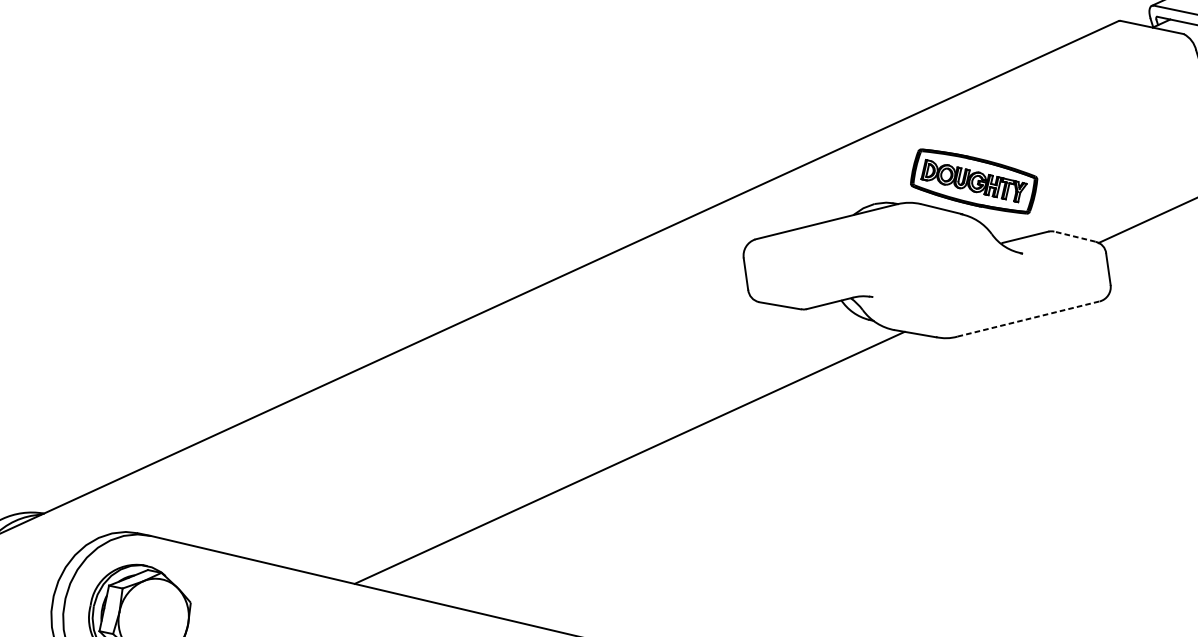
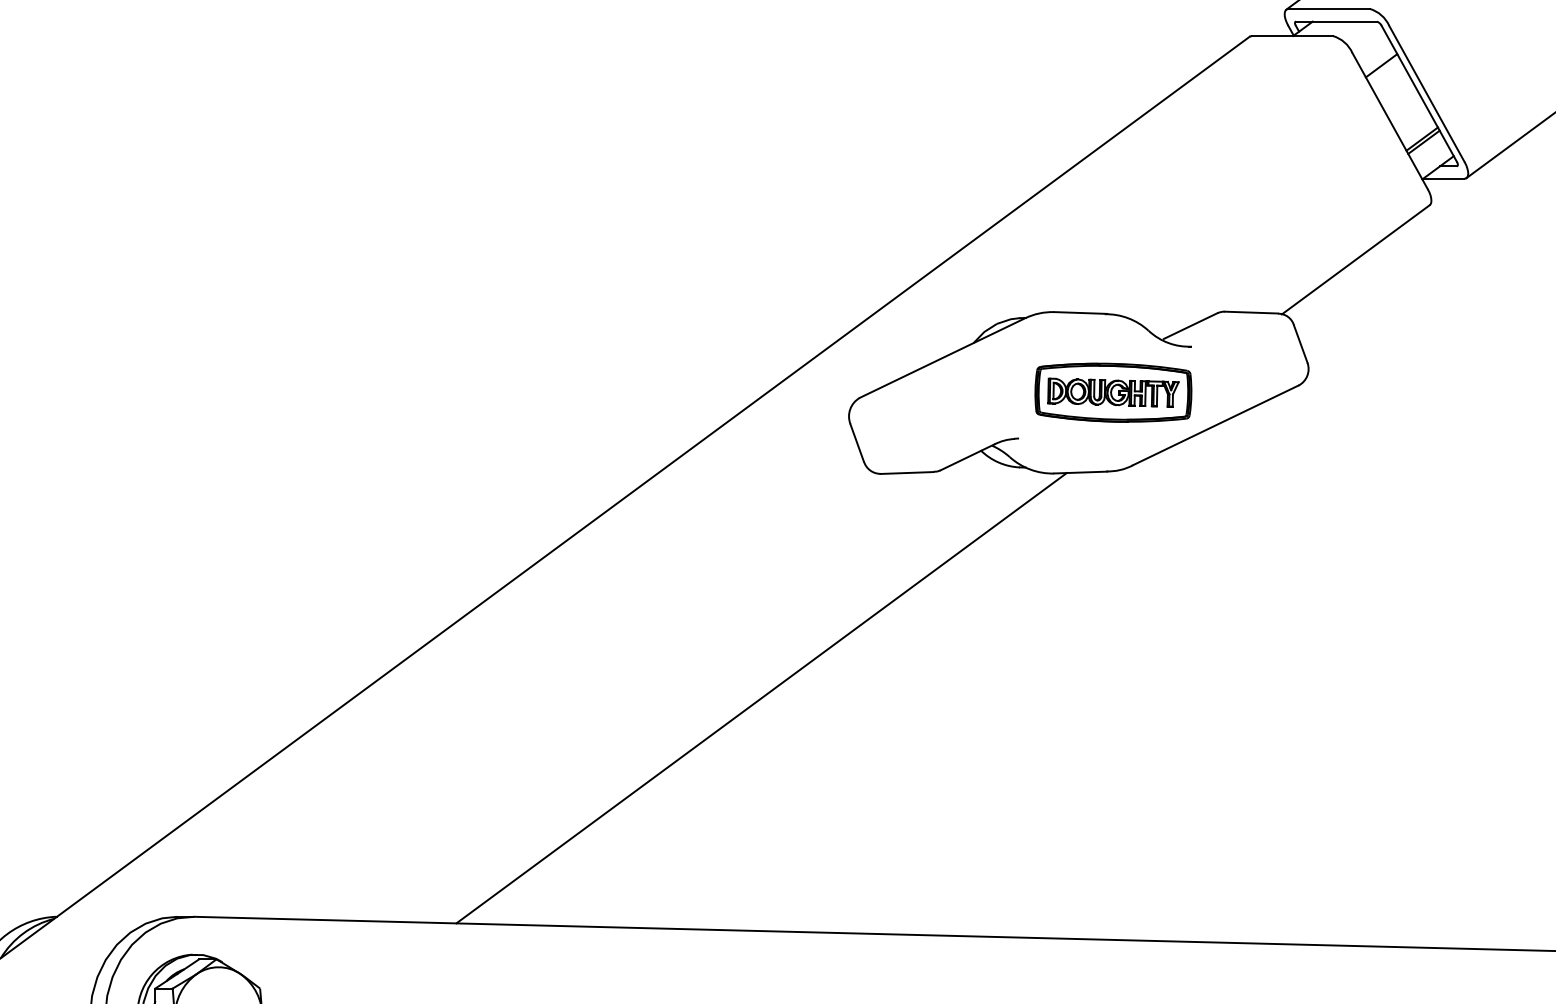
part: (974, 181) -> (1113, 392), moved
line: (1075, 236) -> (1251, 312), dashed -> solid
line: (1028, 318) -> (1215, 425), dashed -> solid

